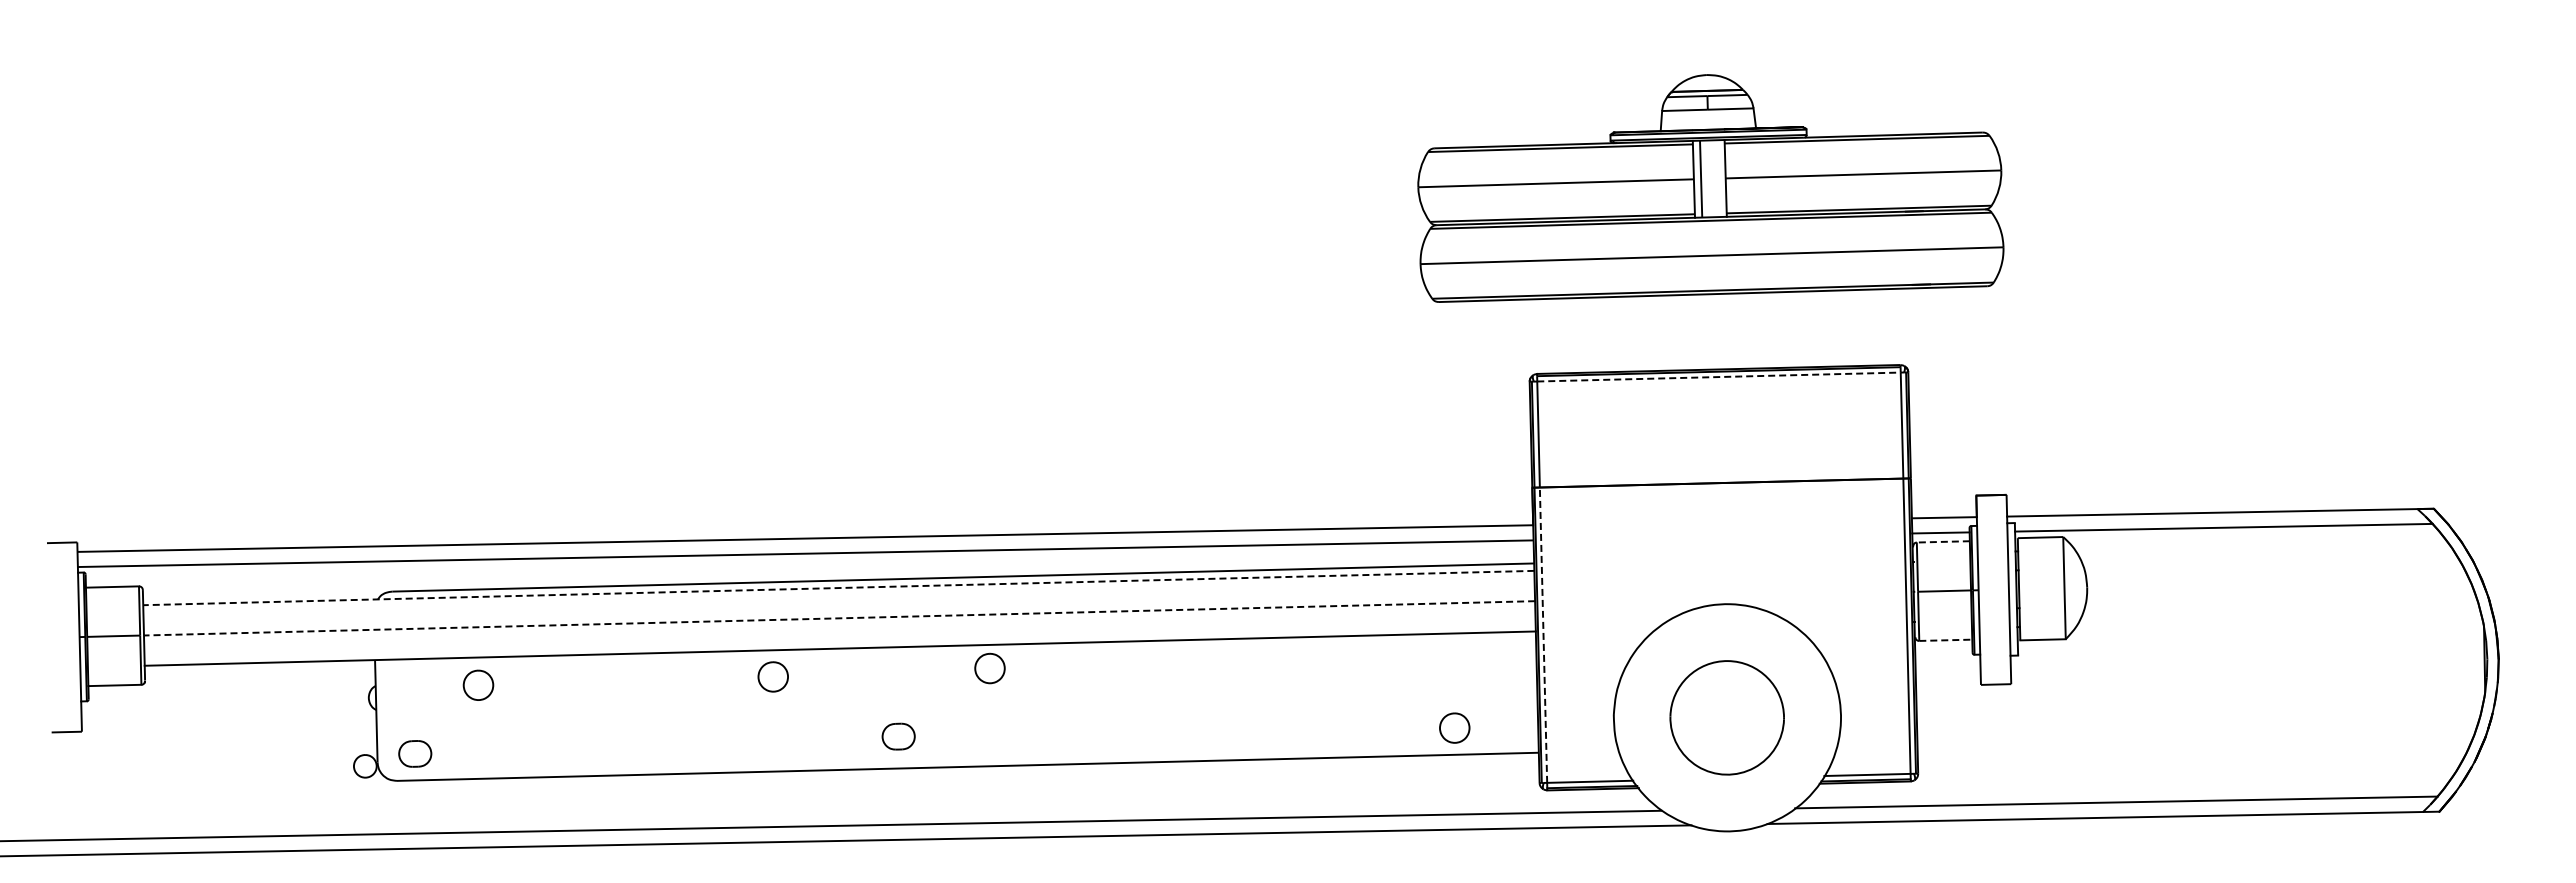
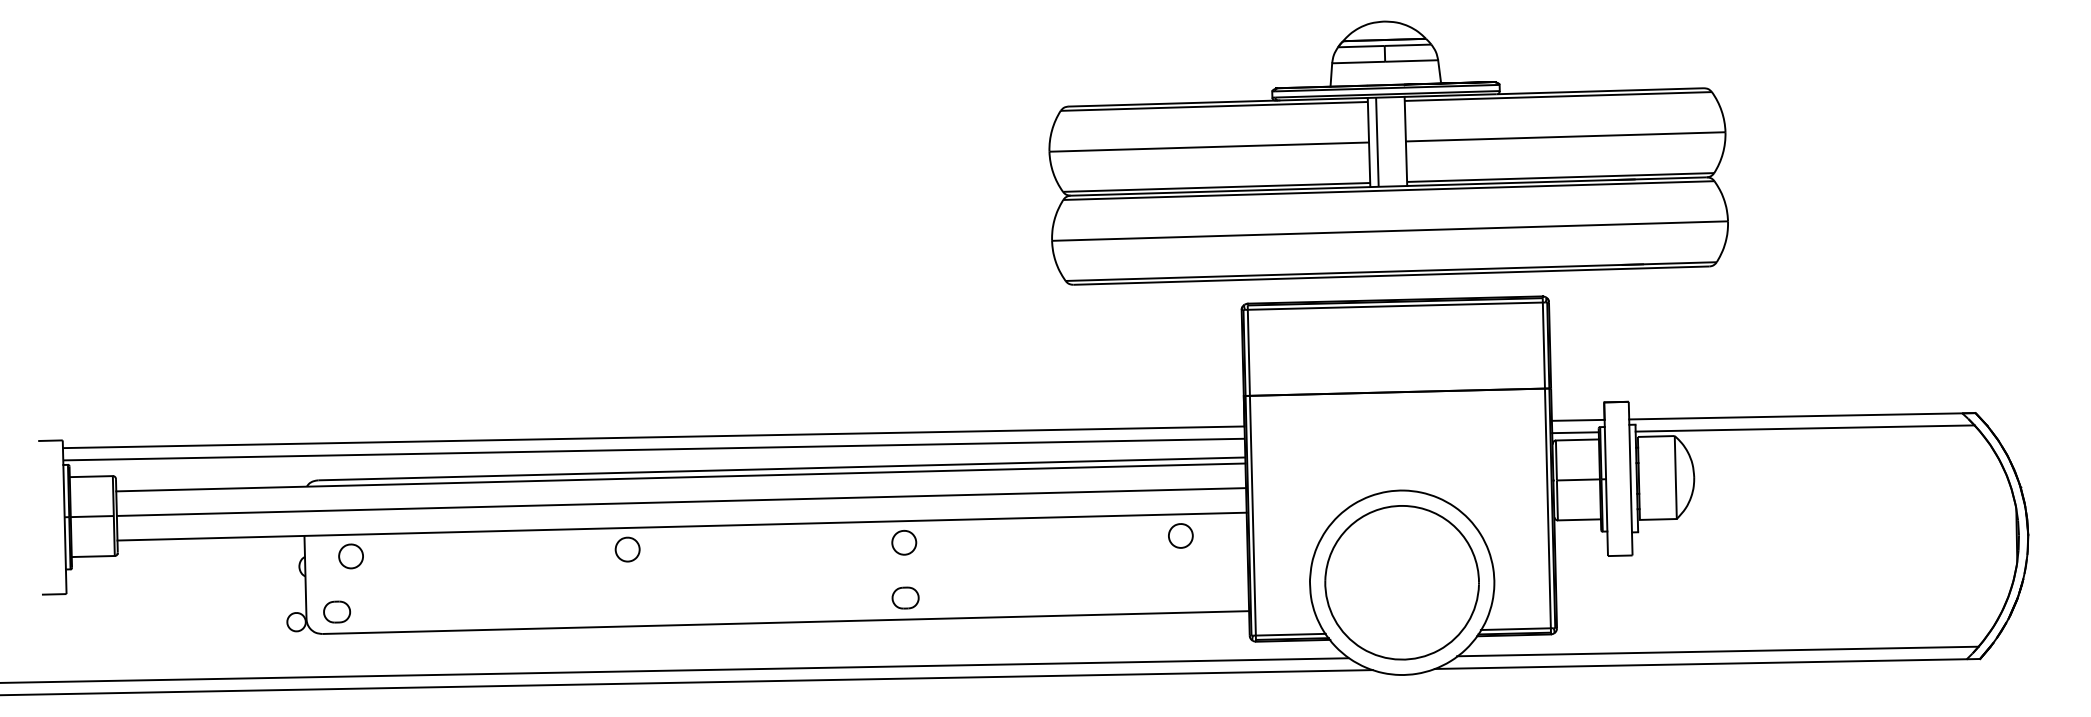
part: (1710, 188) -> (1388, 153), size x1.43
line: (1719, 377) -> (1395, 306), dashed -> solid
line: (1943, 541) -> (1577, 439), dashed -> solid
line: (838, 588) -> (680, 477), dashed -> solid
line: (839, 618) -> (681, 502), dashed -> solid
line: (1543, 634) -> (1252, 515), dashed -> solid
line: (1945, 640) -> (1579, 520), dashed -> solid
part: (989, 668) -> (903, 542), moved
part: (478, 684) -> (351, 555), moved
part: (1726, 717) -> (1401, 582), size x1.67
part: (1454, 727) -> (1180, 535), moved
part: (898, 736) -> (905, 597), moved

